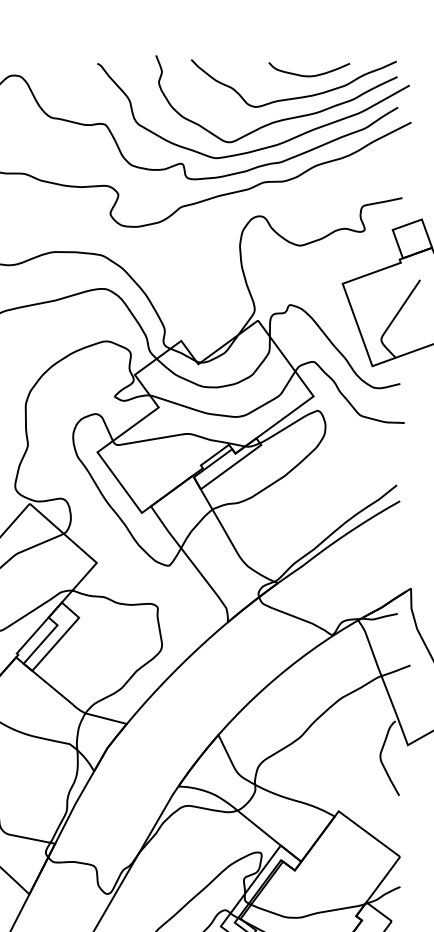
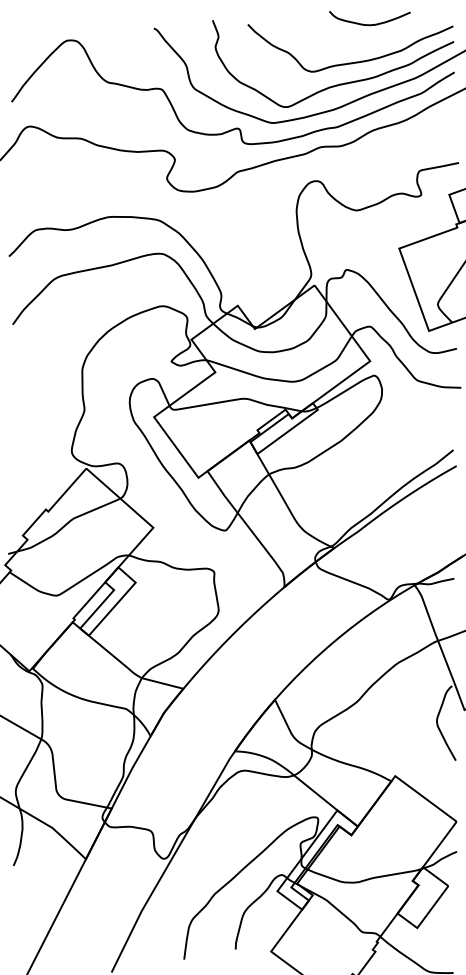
curve: (308, 75) -> (369, 24), moved

